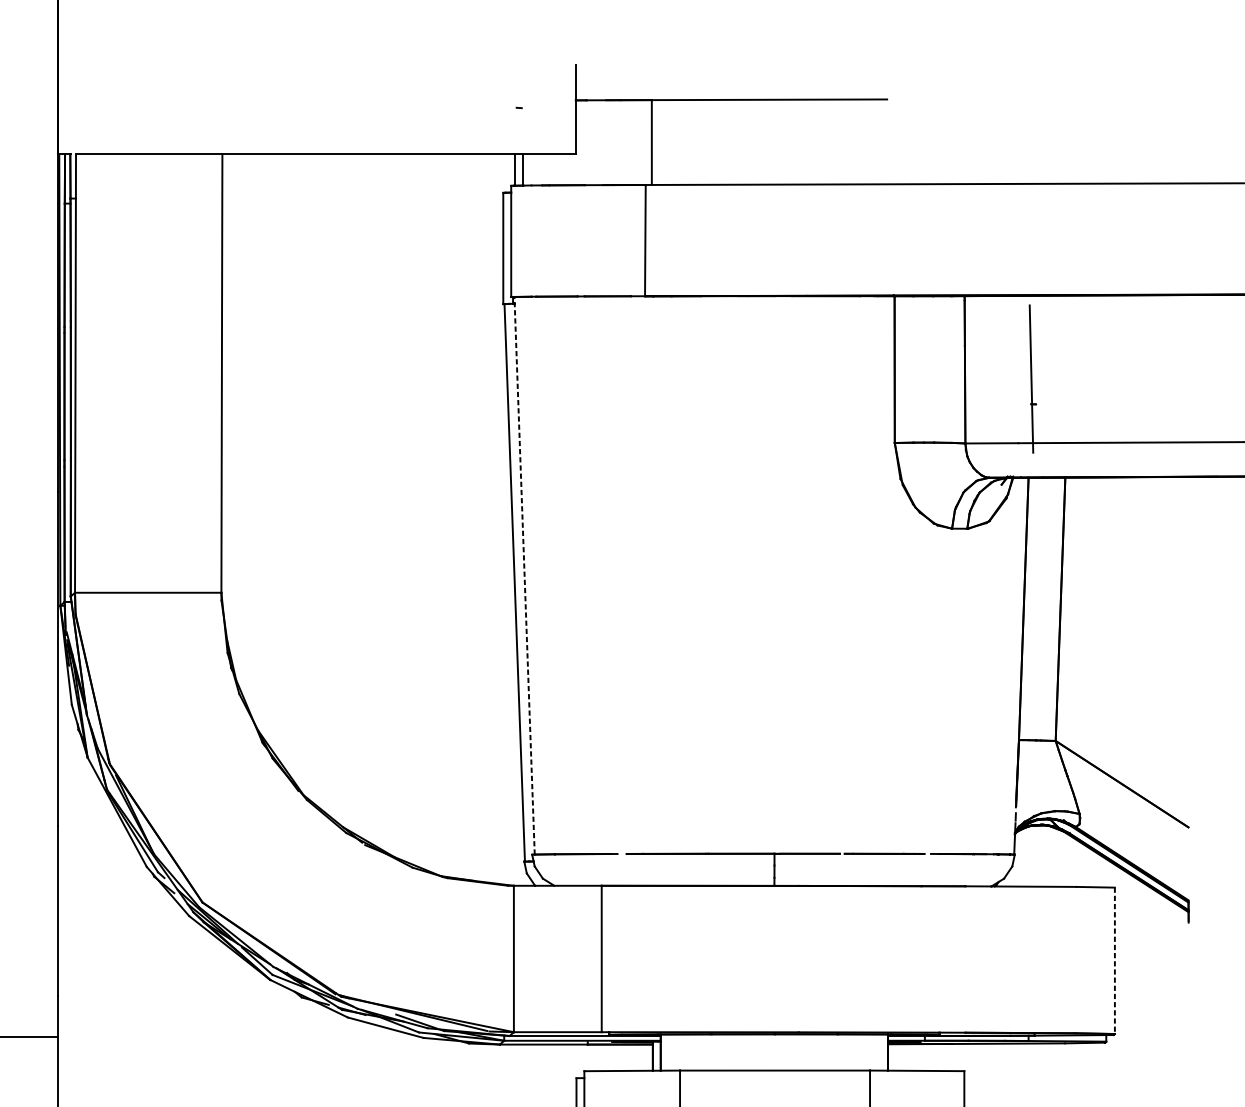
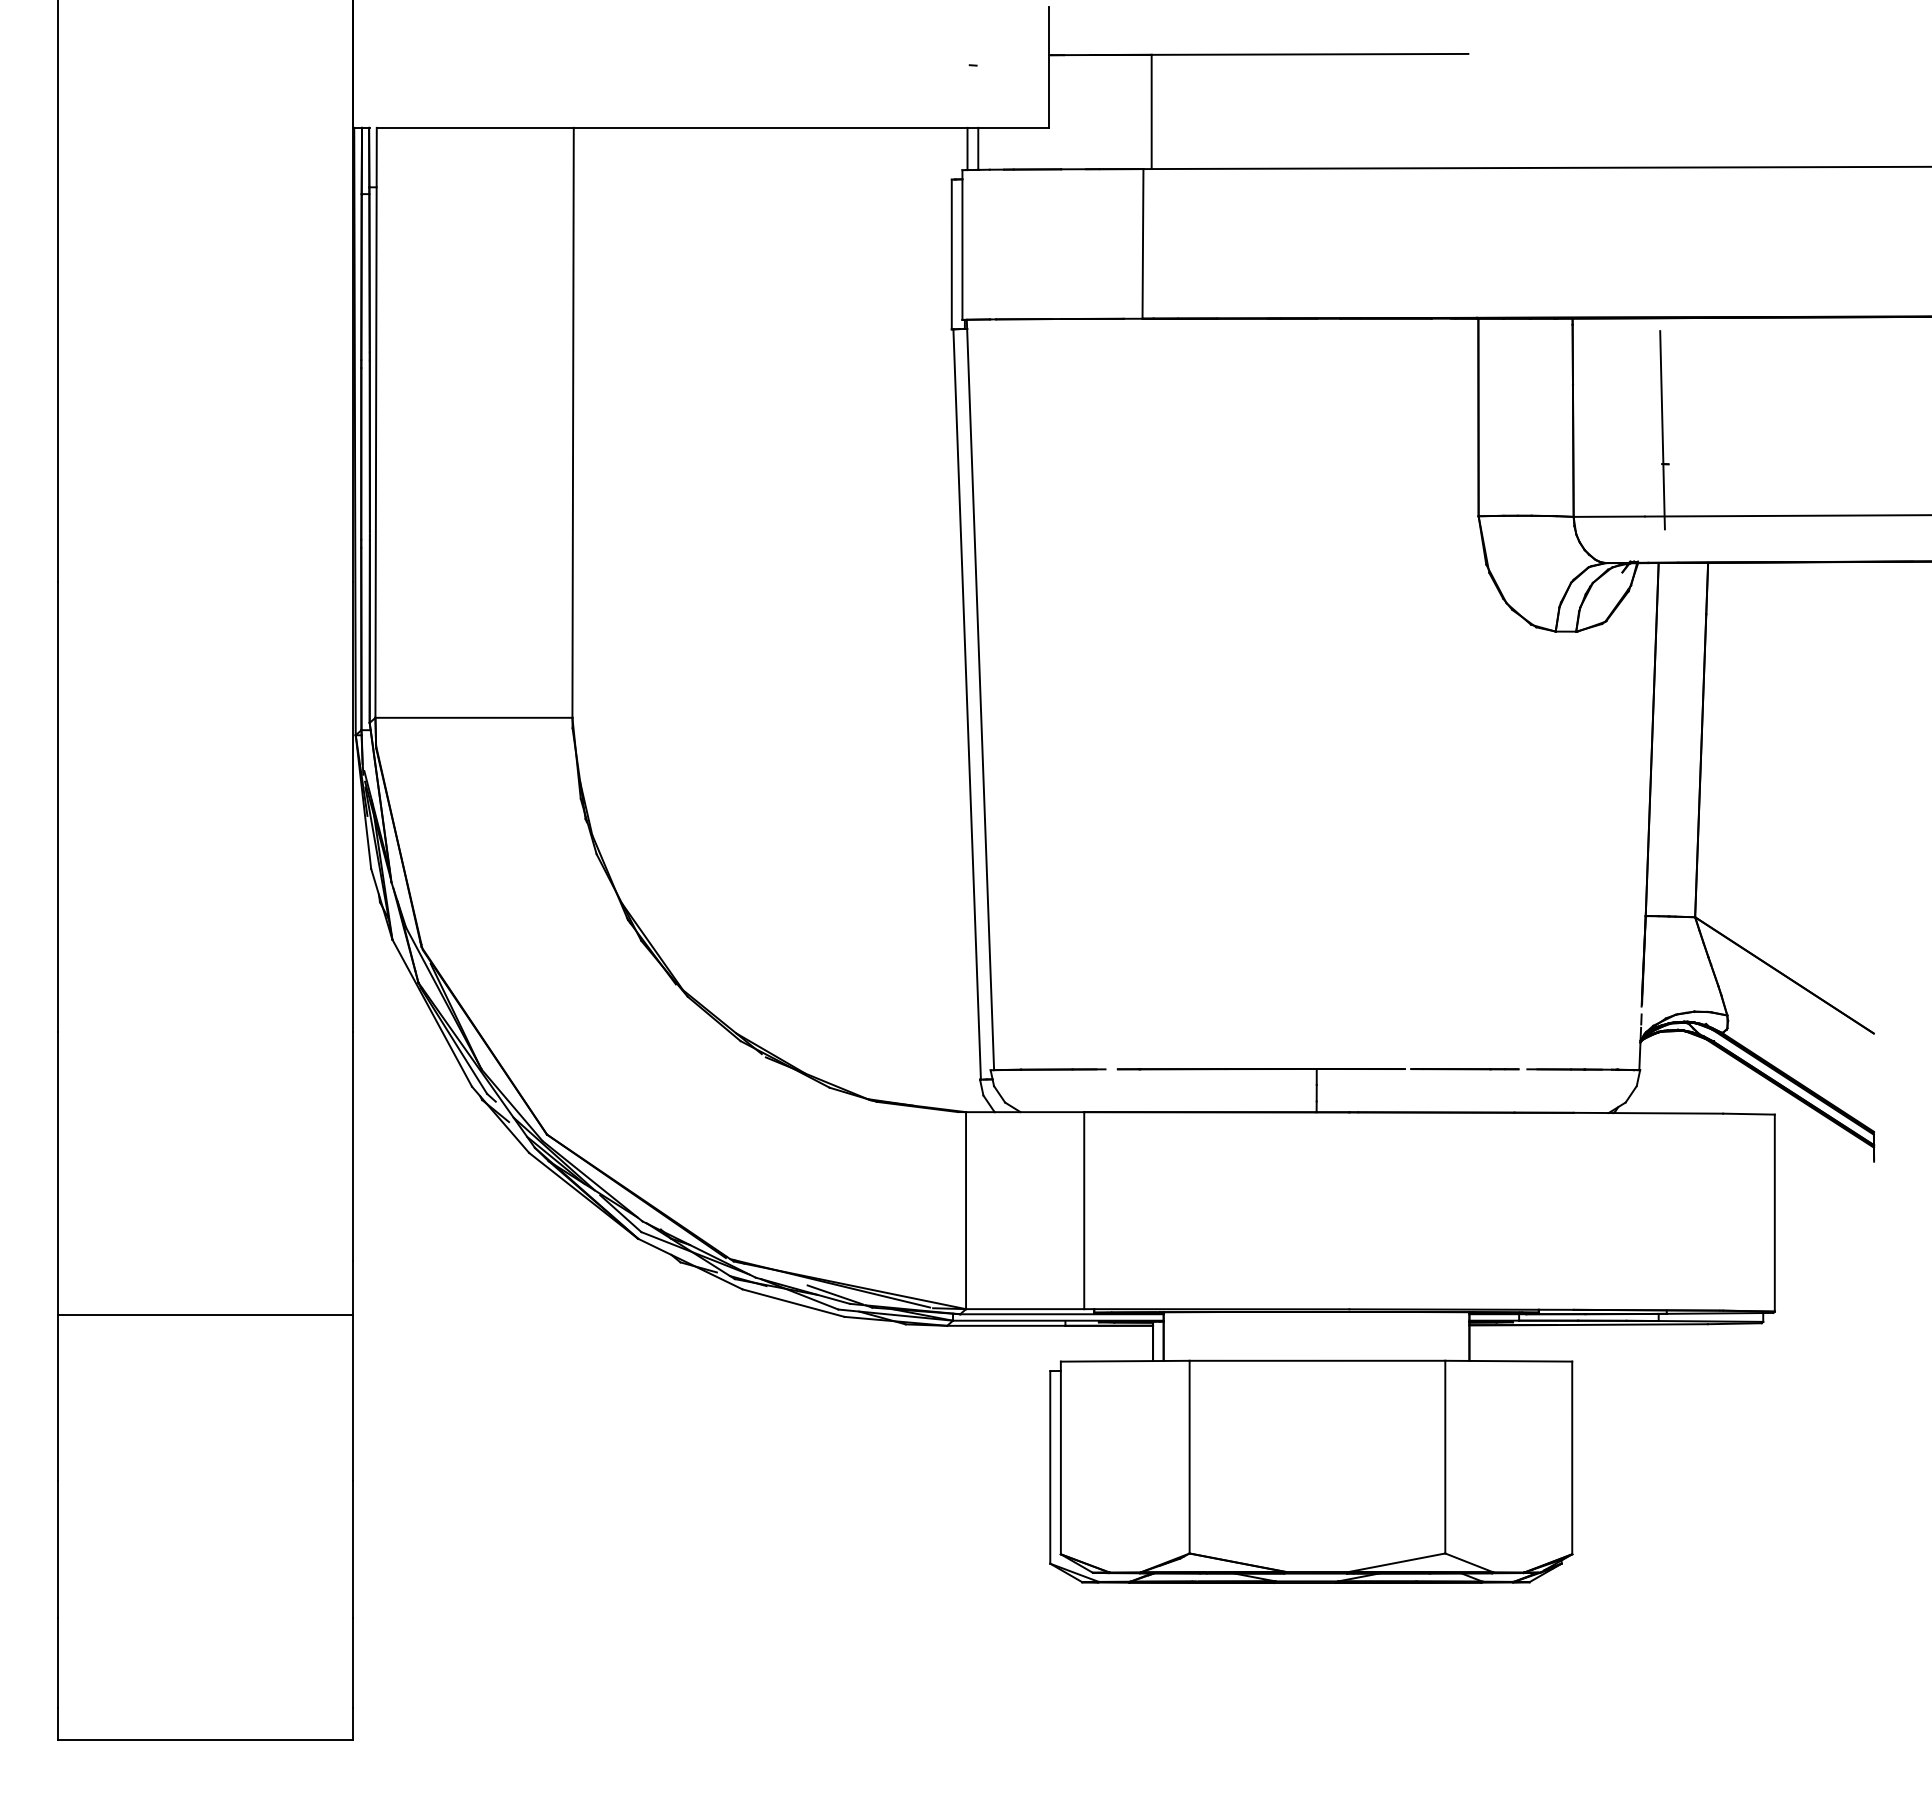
line: (524, 575) -> (980, 694), dashed -> solid
line: (1114, 961) -> (1774, 1213), dashed -> solid

